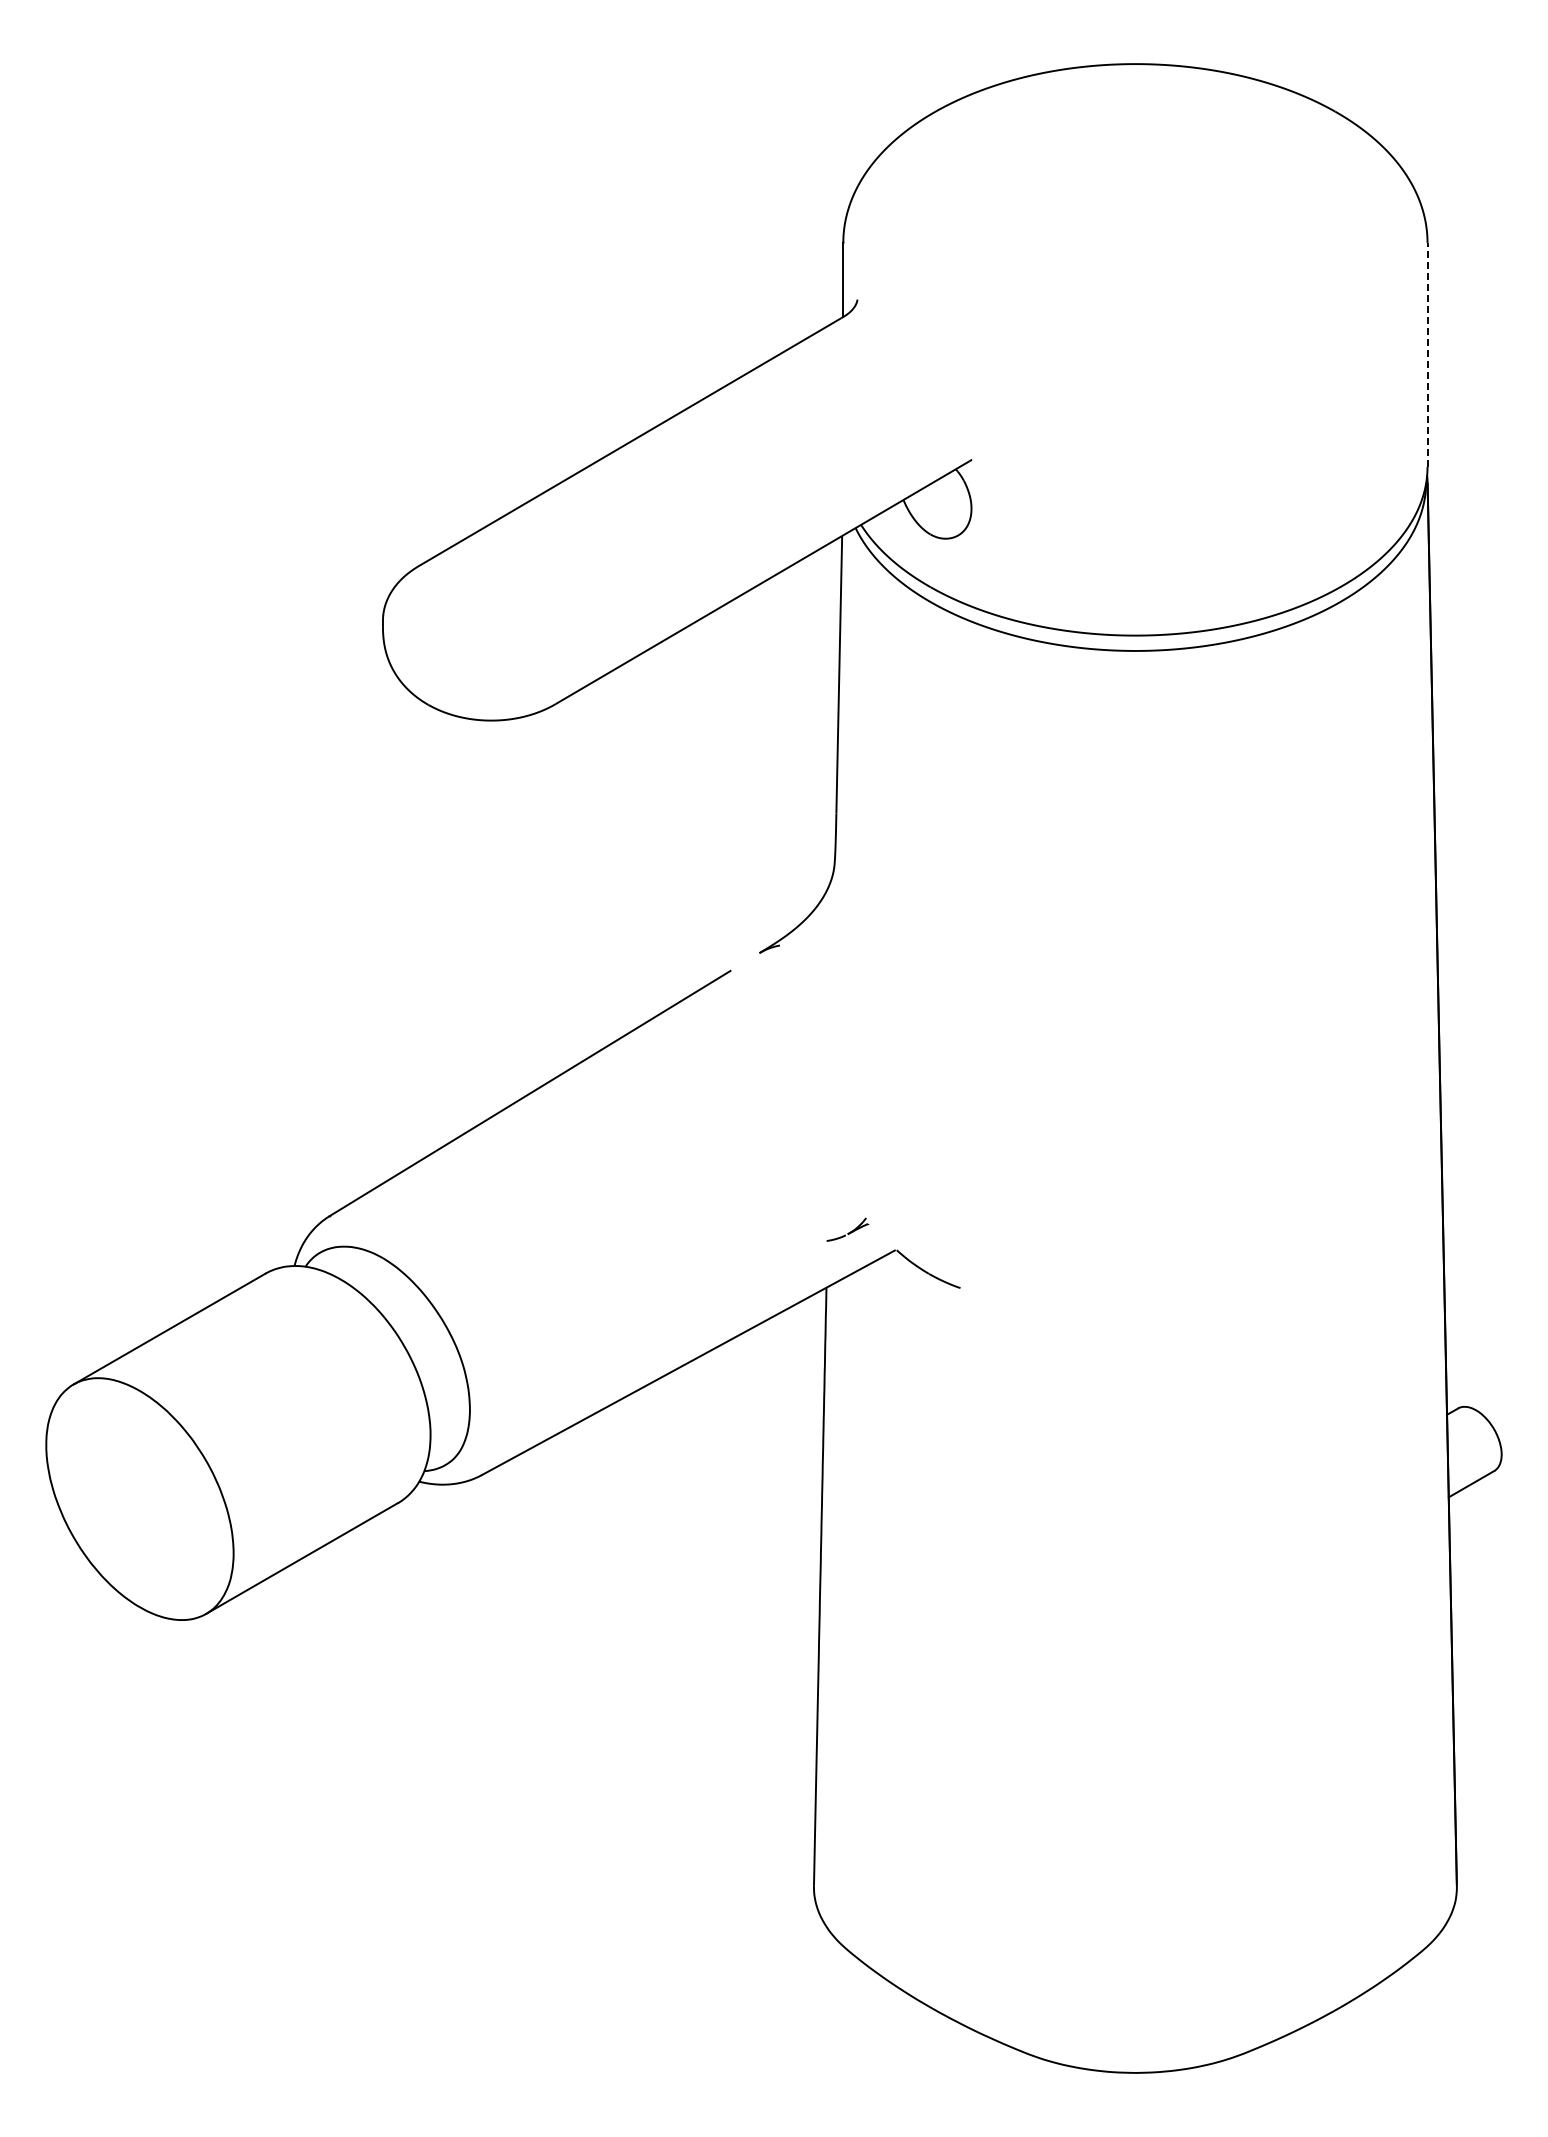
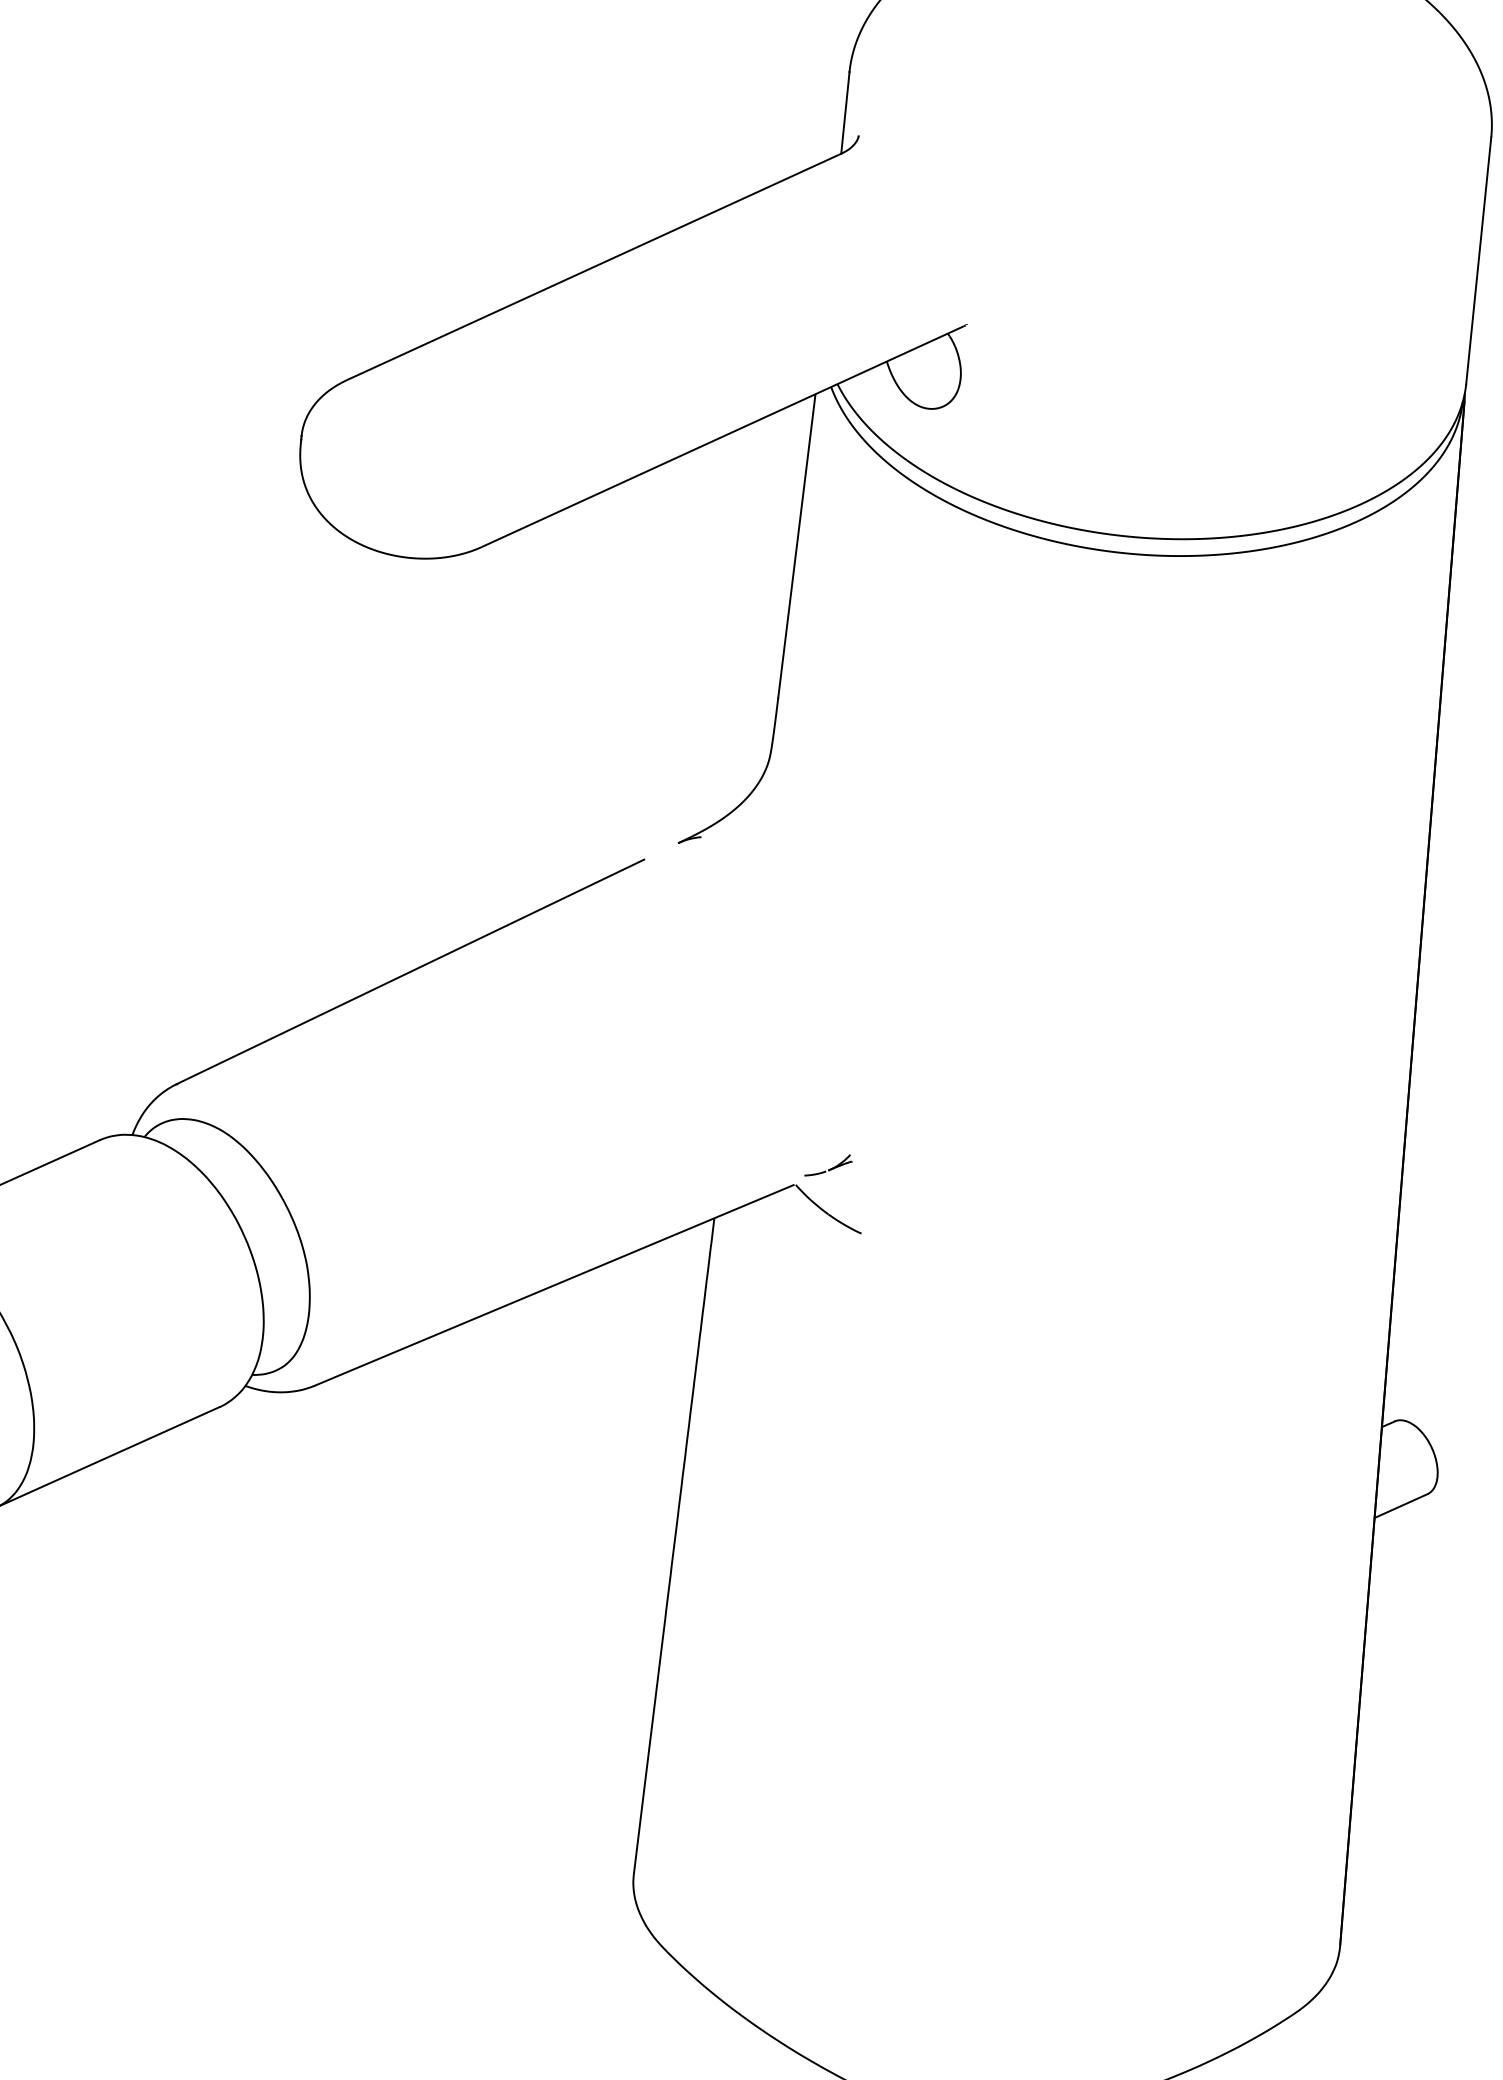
line: (1427, 354) -> (1478, 260), dashed -> solid
part: (847, 1229) -> (828, 1165), moved

